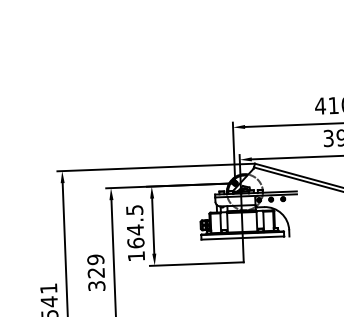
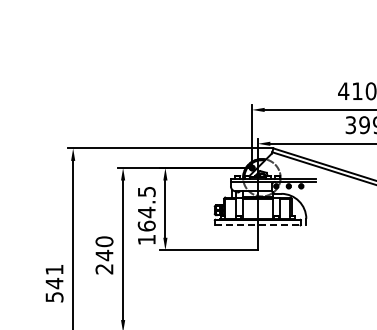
line: (242, 238) -> (257, 225), solid -> dashed
text: (96, 272) -> (104, 255), 329 -> 240

